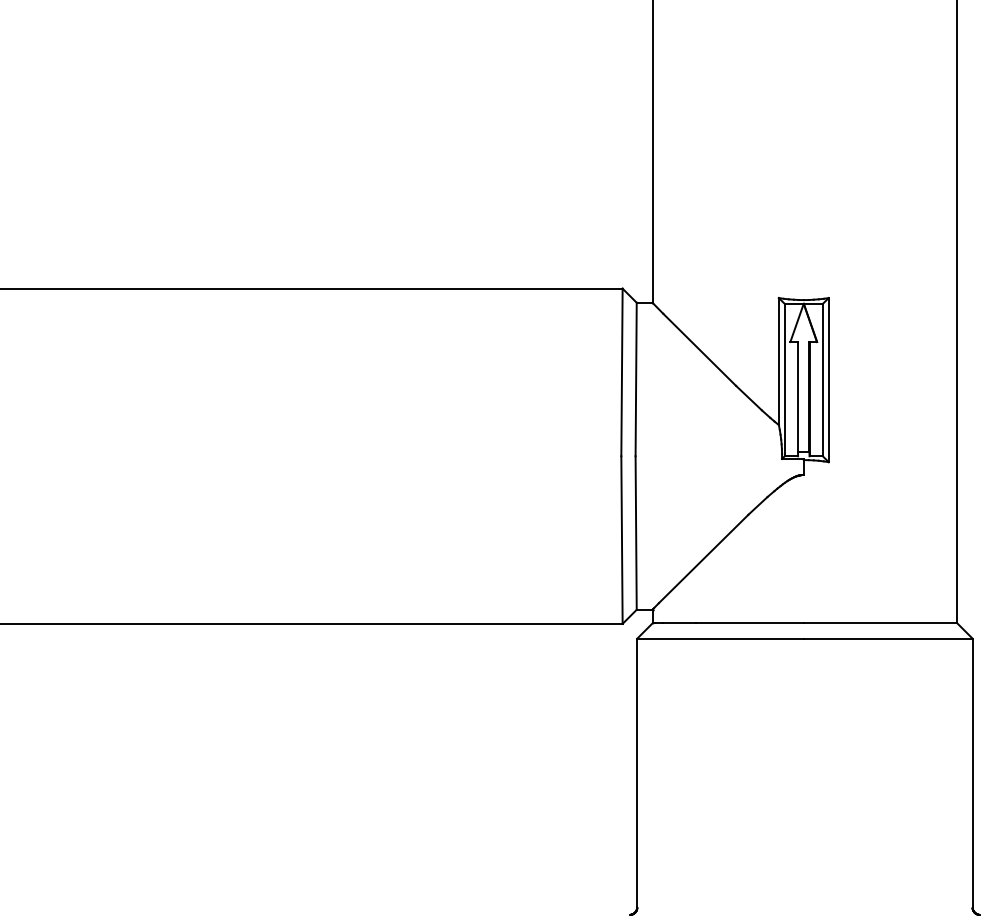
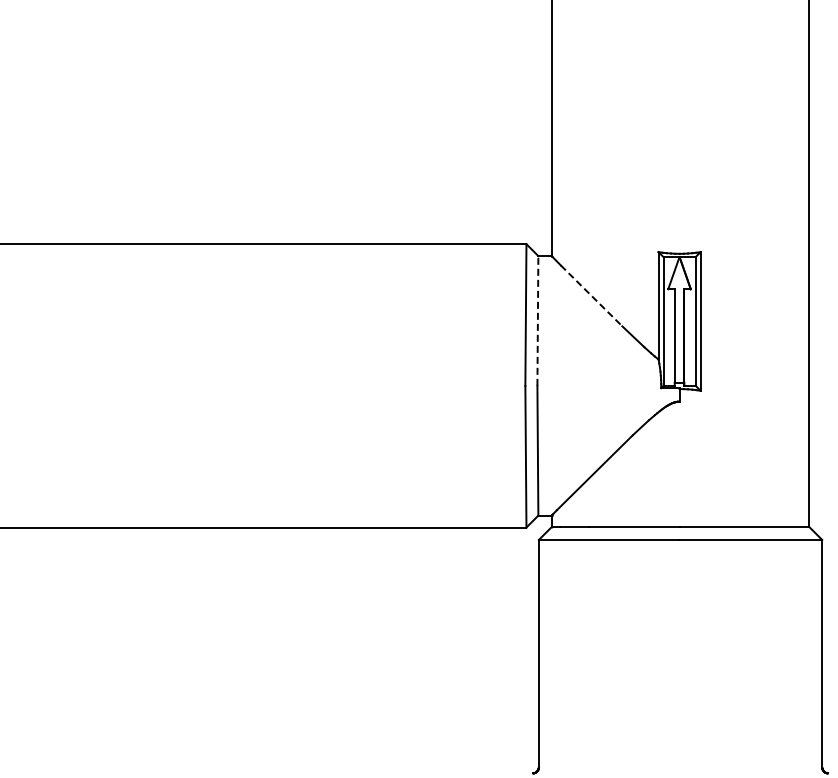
line: (699, 350) -> (591, 296), solid -> dashed
line: (635, 378) -> (537, 320), solid -> dashed

